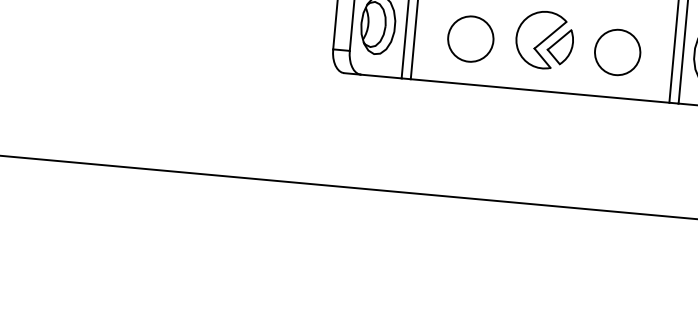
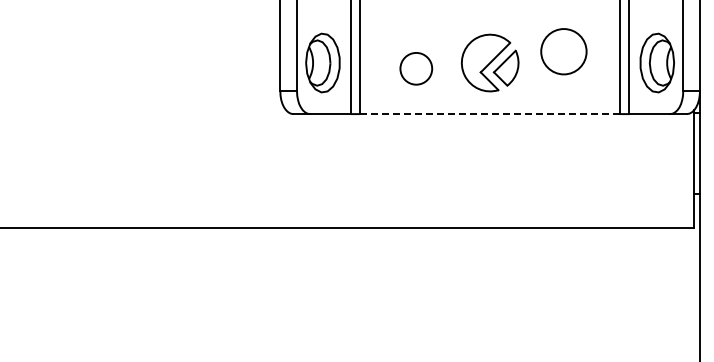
circle: (469, 38) -> (415, 68), size x0.7
circle: (617, 52) -> (563, 51), moved
line: (540, 91) -> (490, 114), solid -> dashed

